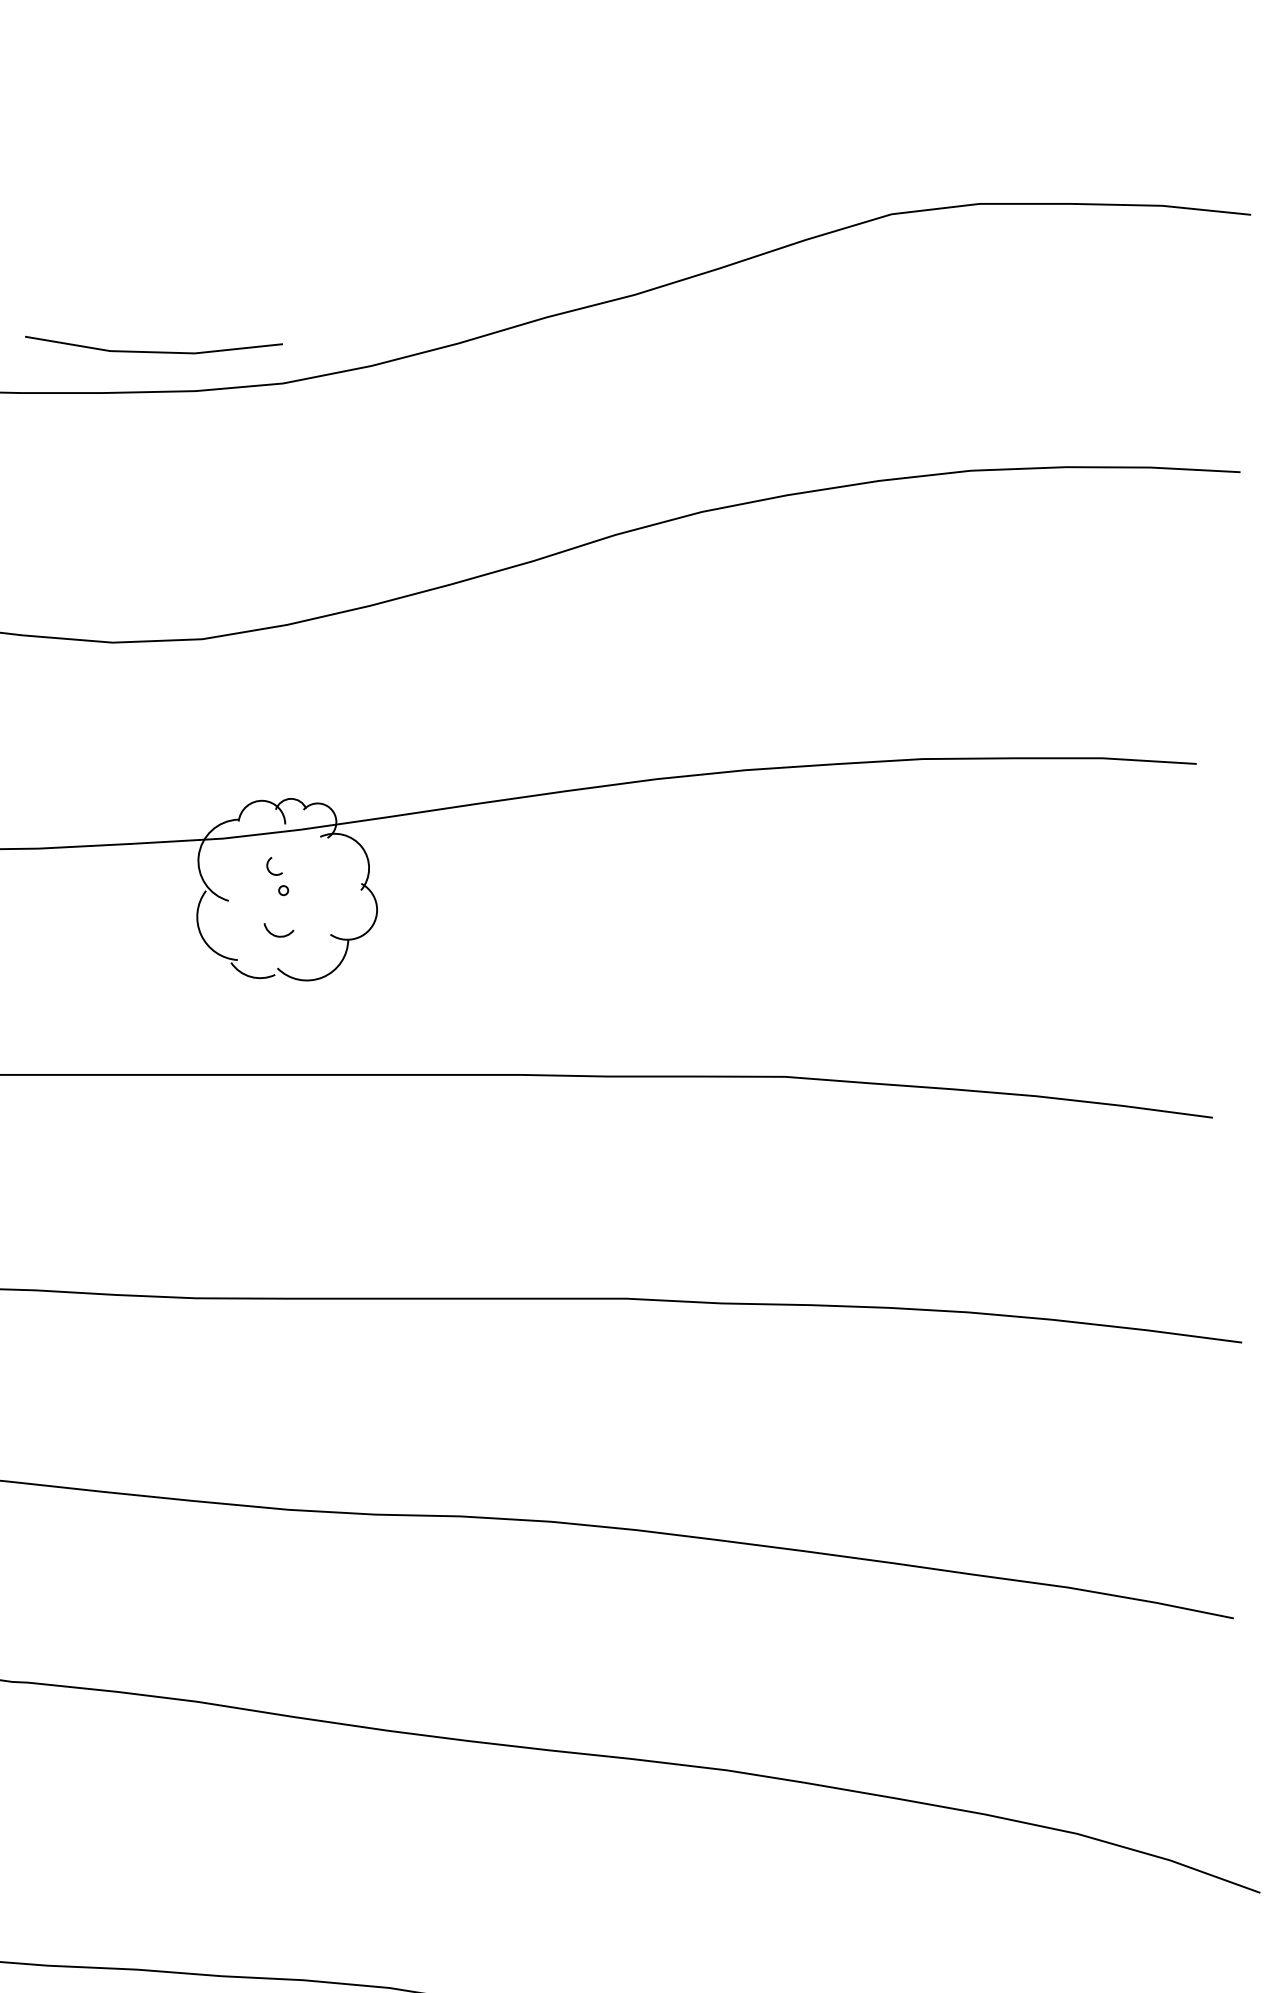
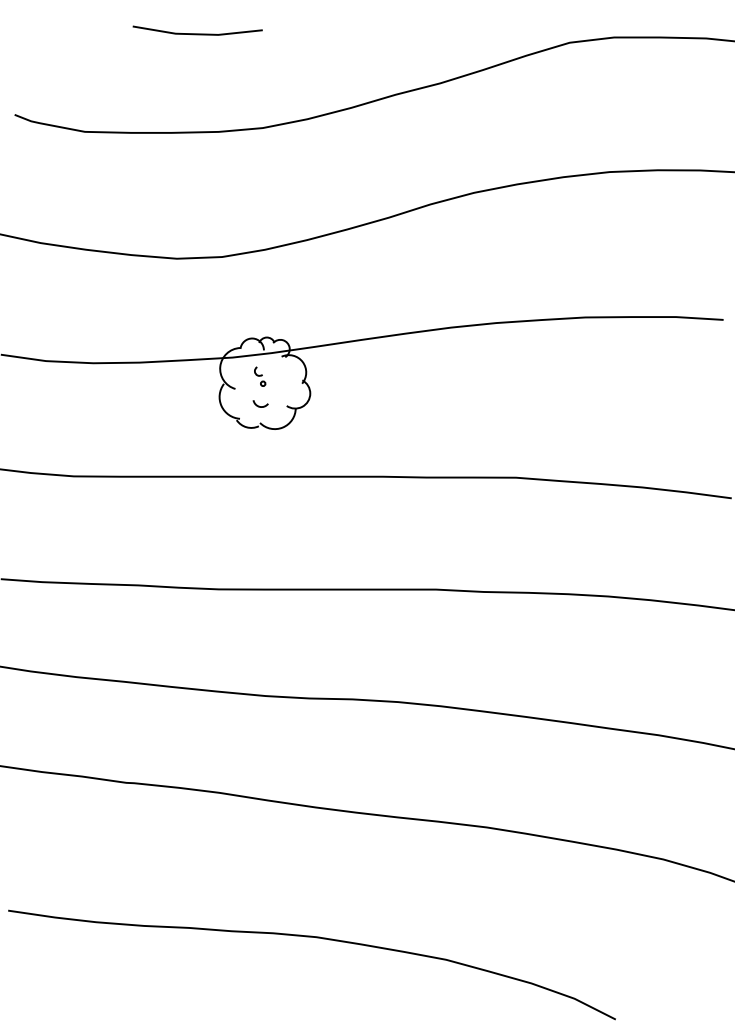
line: (153, 350) -> (197, 33), moved

